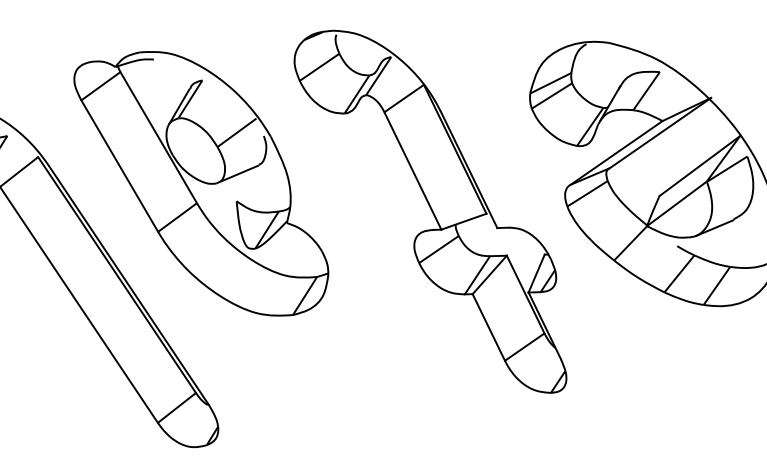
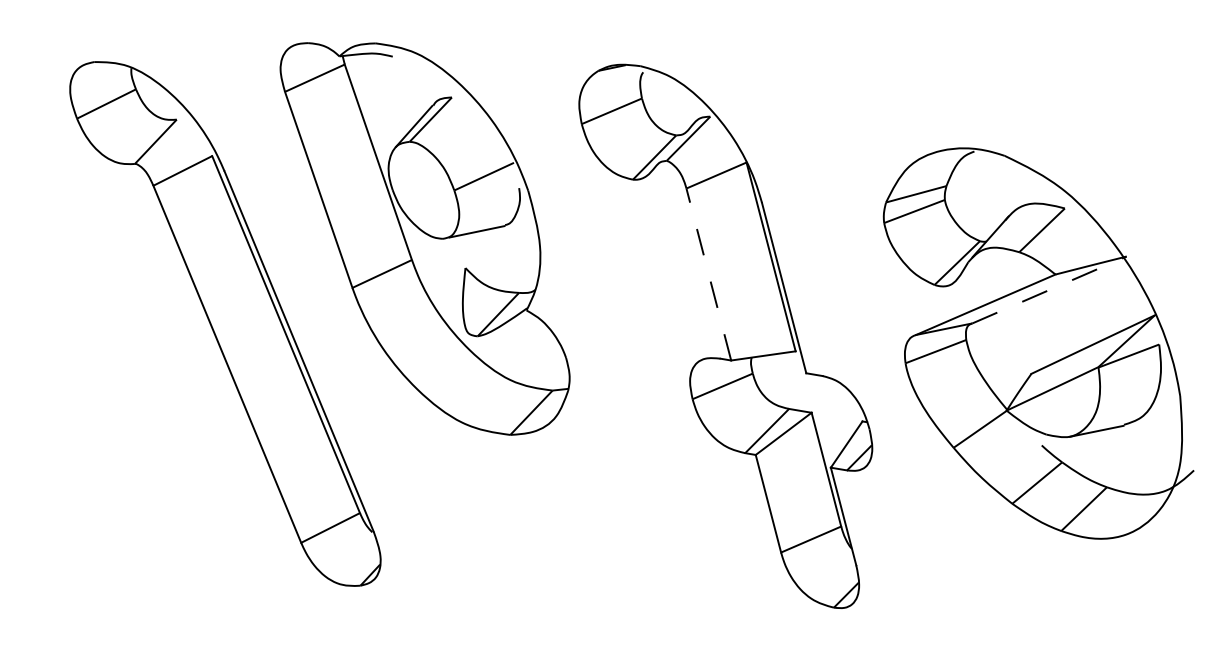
line: (660, 132) -> (1049, 289), solid -> dashed
line: (412, 170) -> (708, 274), solid -> dashed

